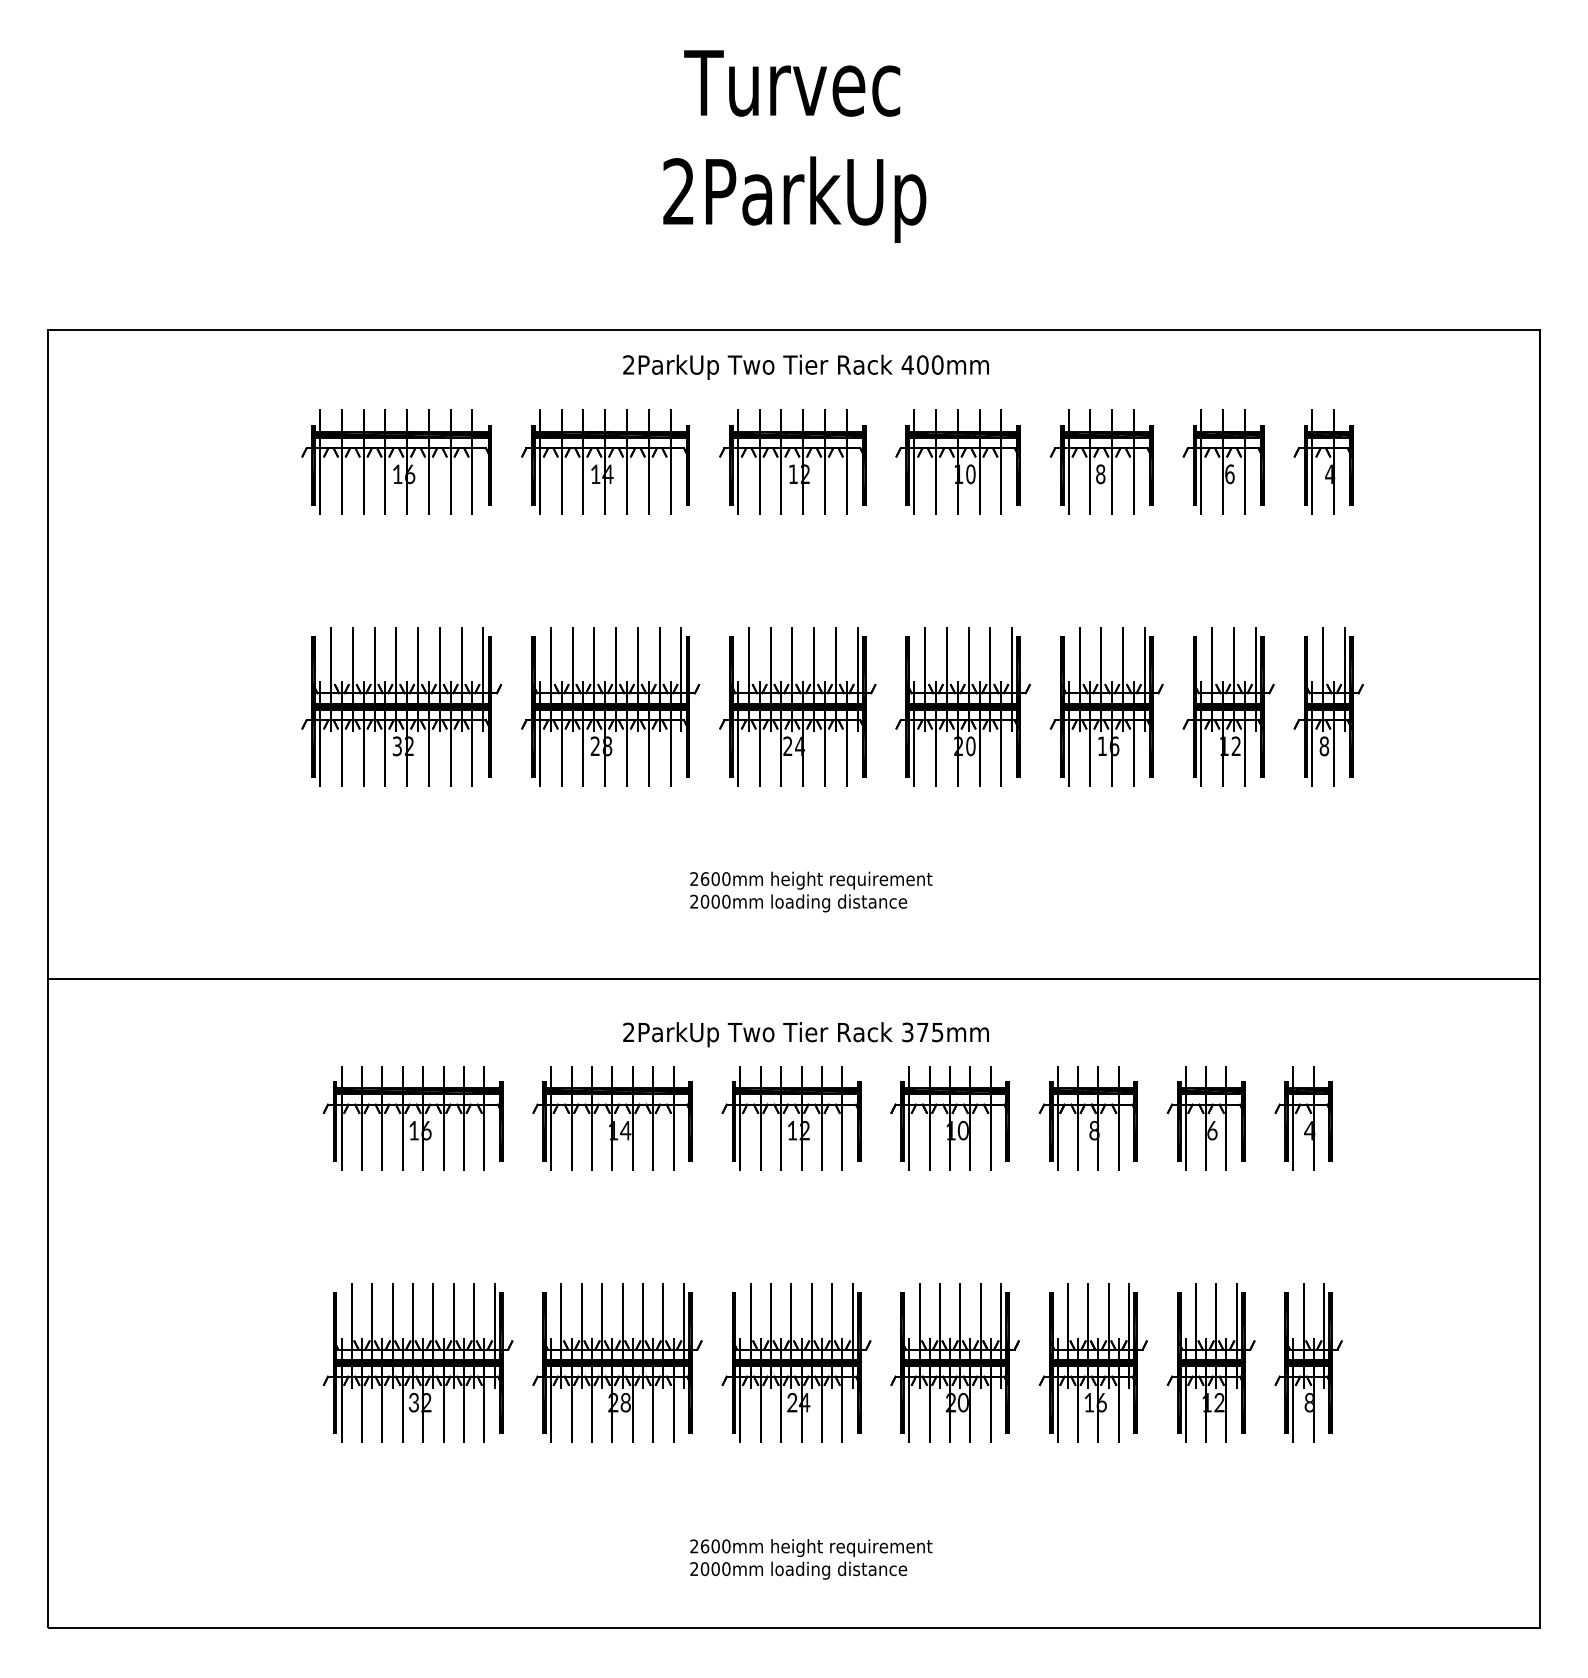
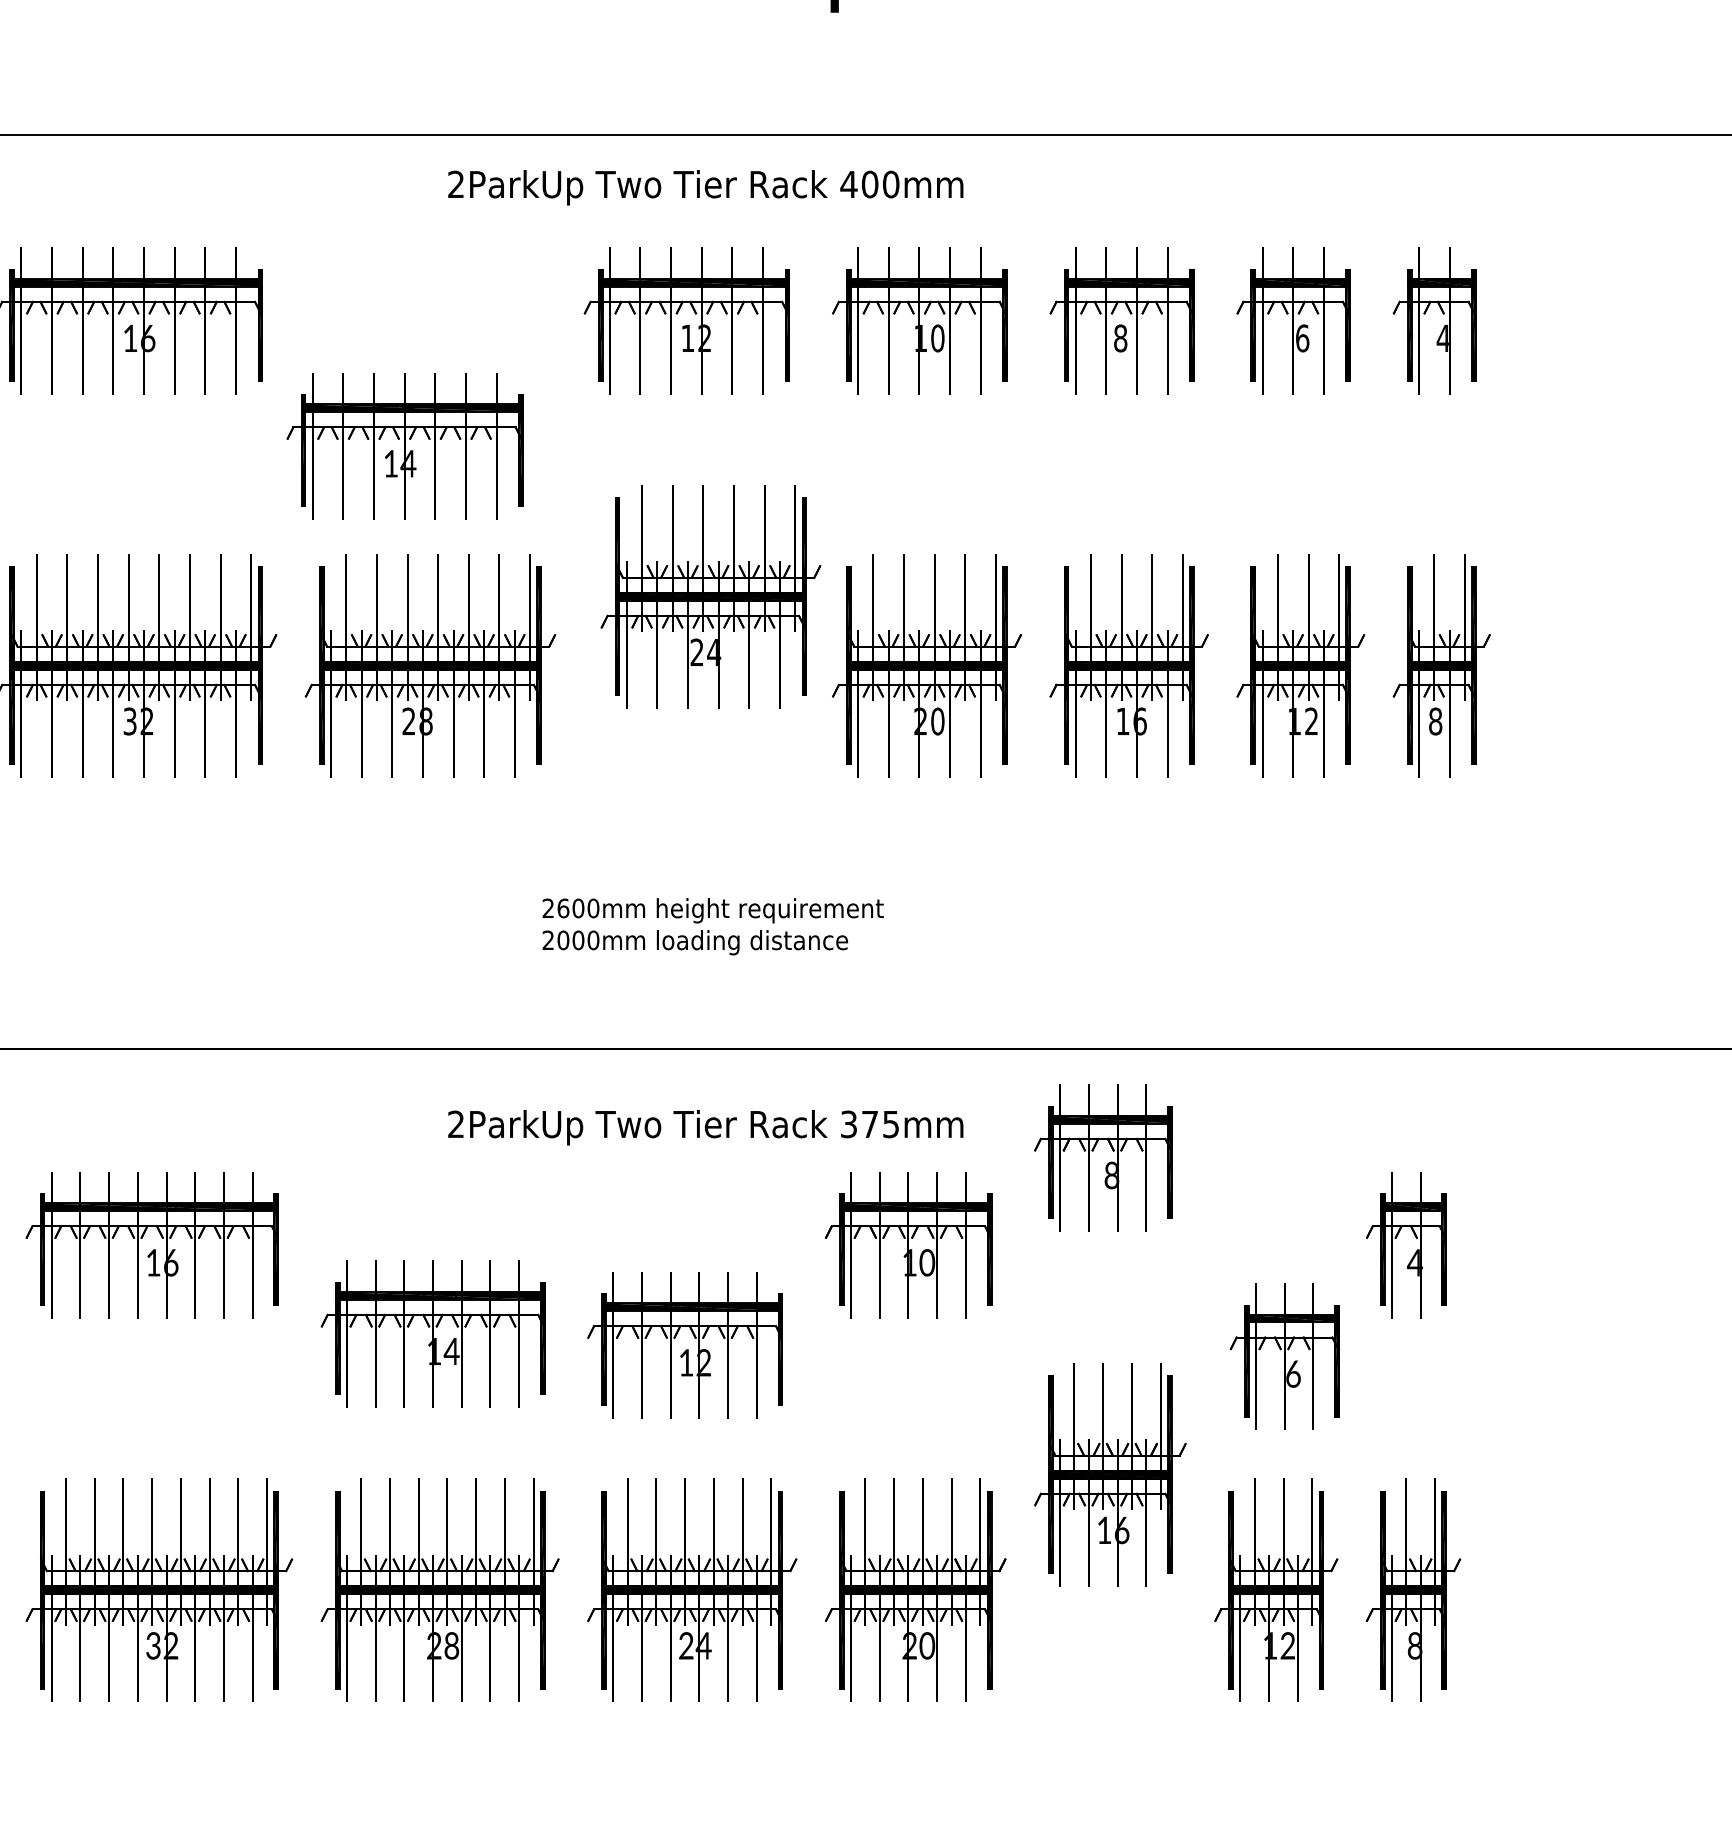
part: (605, 461) -> (404, 445), moved
part: (797, 706) -> (710, 596), moved
part: (612, 1118) -> (433, 1334), moved
part: (791, 1118) -> (685, 1345), moved
part: (1087, 1118) -> (1102, 1158), moved
part: (1205, 1118) -> (1283, 1356), moved
part: (1092, 1362) -> (1109, 1473), moved

